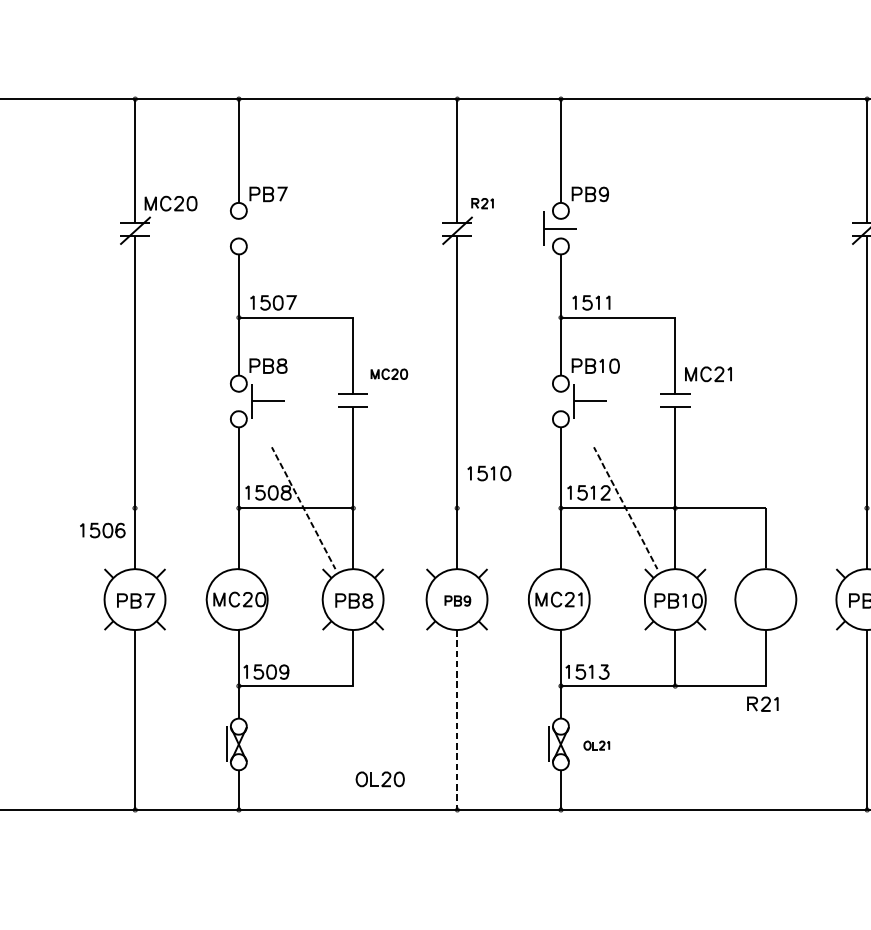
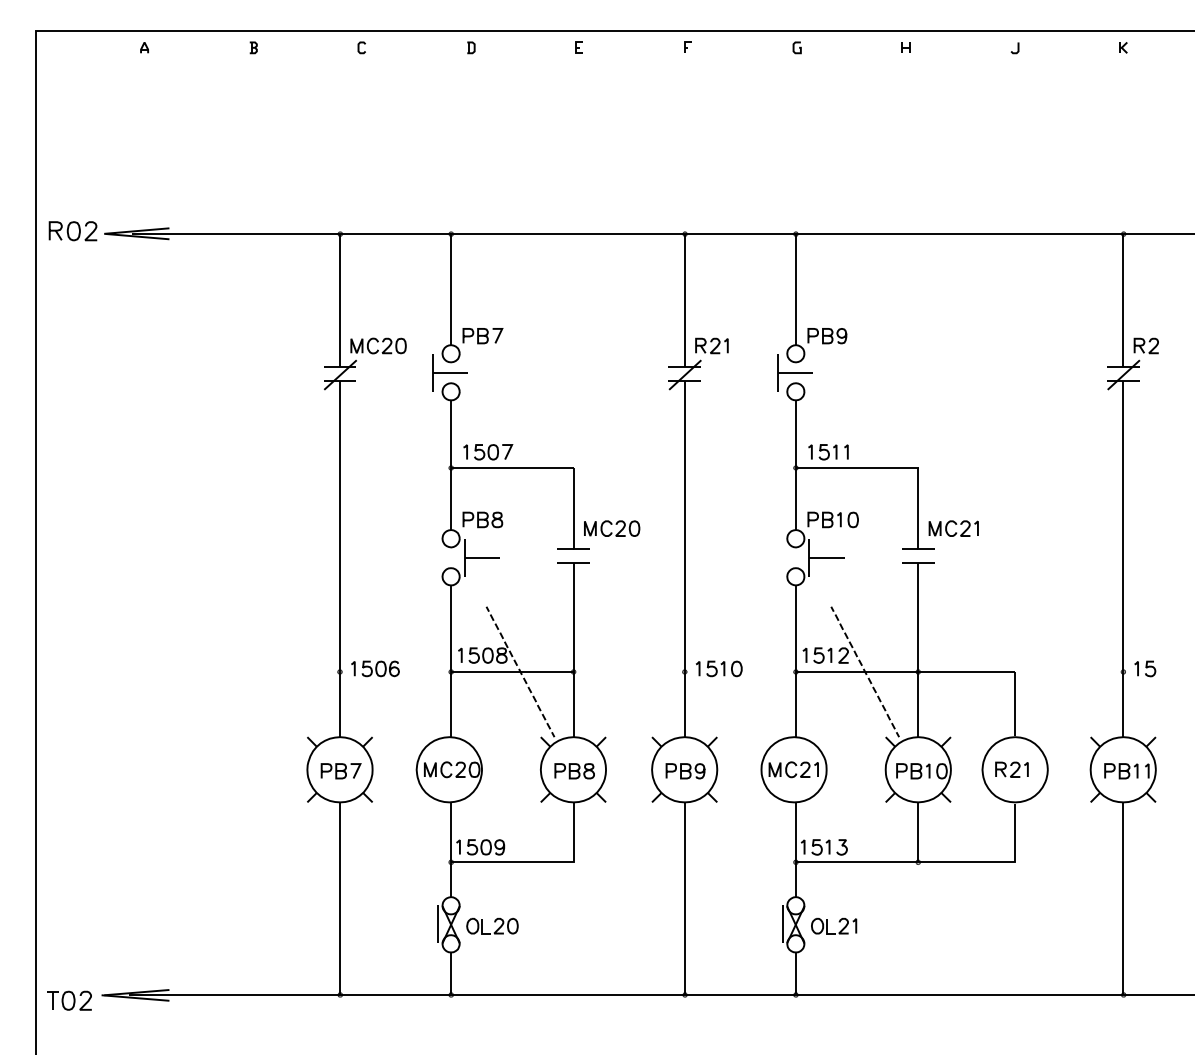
part: (482, 203) -> (711, 345), size x1.43
part: (237, 228) -> (449, 372), added
part: (389, 374) -> (612, 528), size x1.43
part: (489, 473) -> (719, 668), moved
part: (102, 530) -> (375, 668), moved
part: (457, 601) -> (685, 771), size x1.43
part: (762, 703) -> (1011, 769), moved
line: (456, 720) -> (684, 899), dashed -> solid
part: (597, 745) -> (834, 925), size x1.67
part: (380, 778) -> (492, 925), moved

